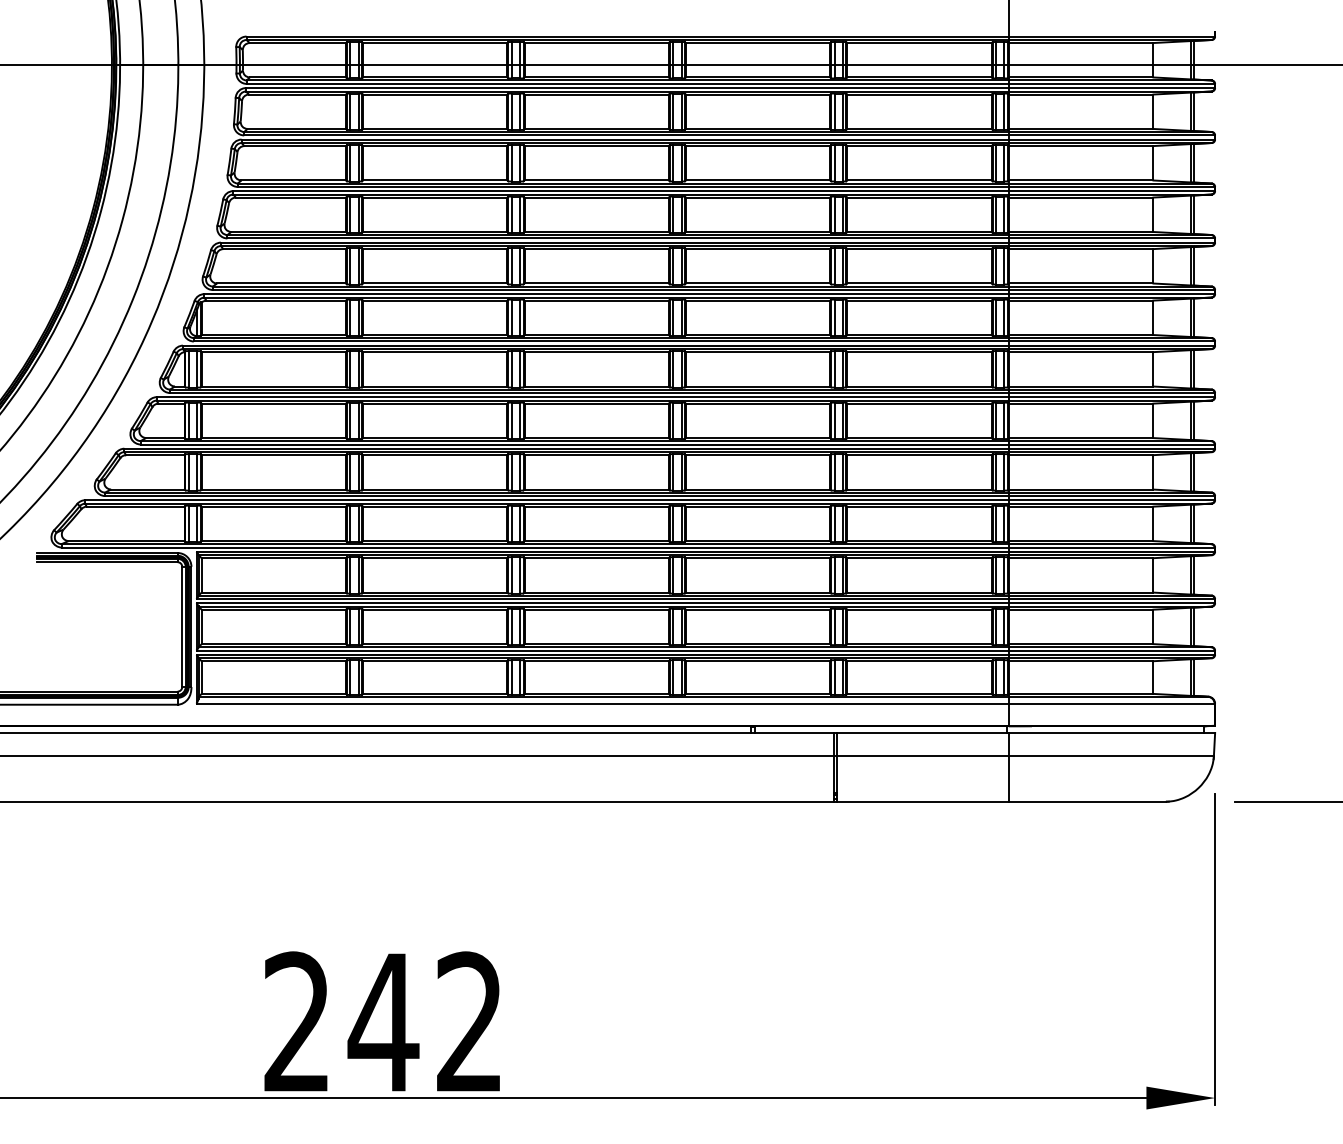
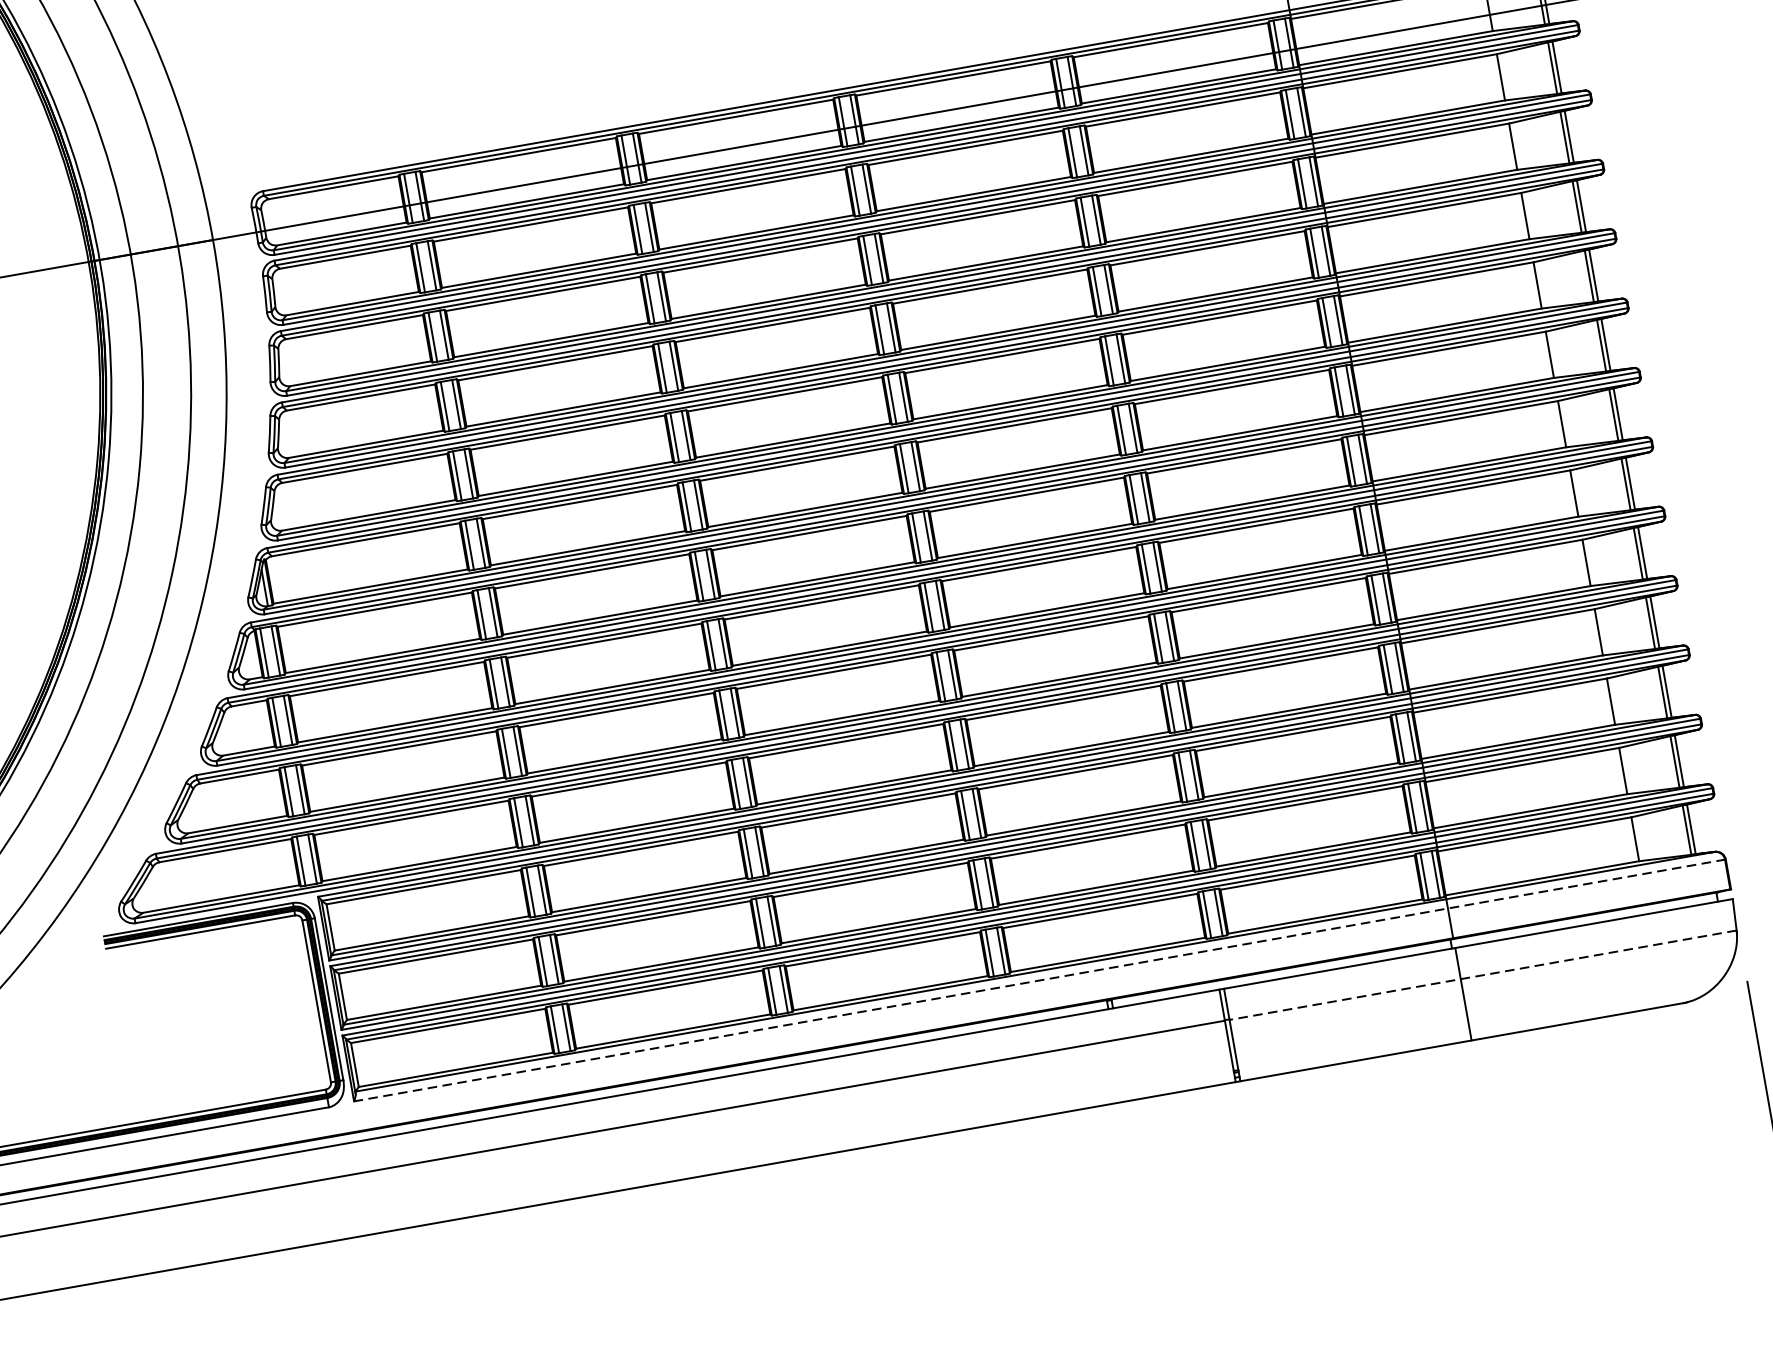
line: (705, 703) -> (1039, 980), solid -> dashed
line: (1025, 756) -> (1482, 975), solid -> dashed

